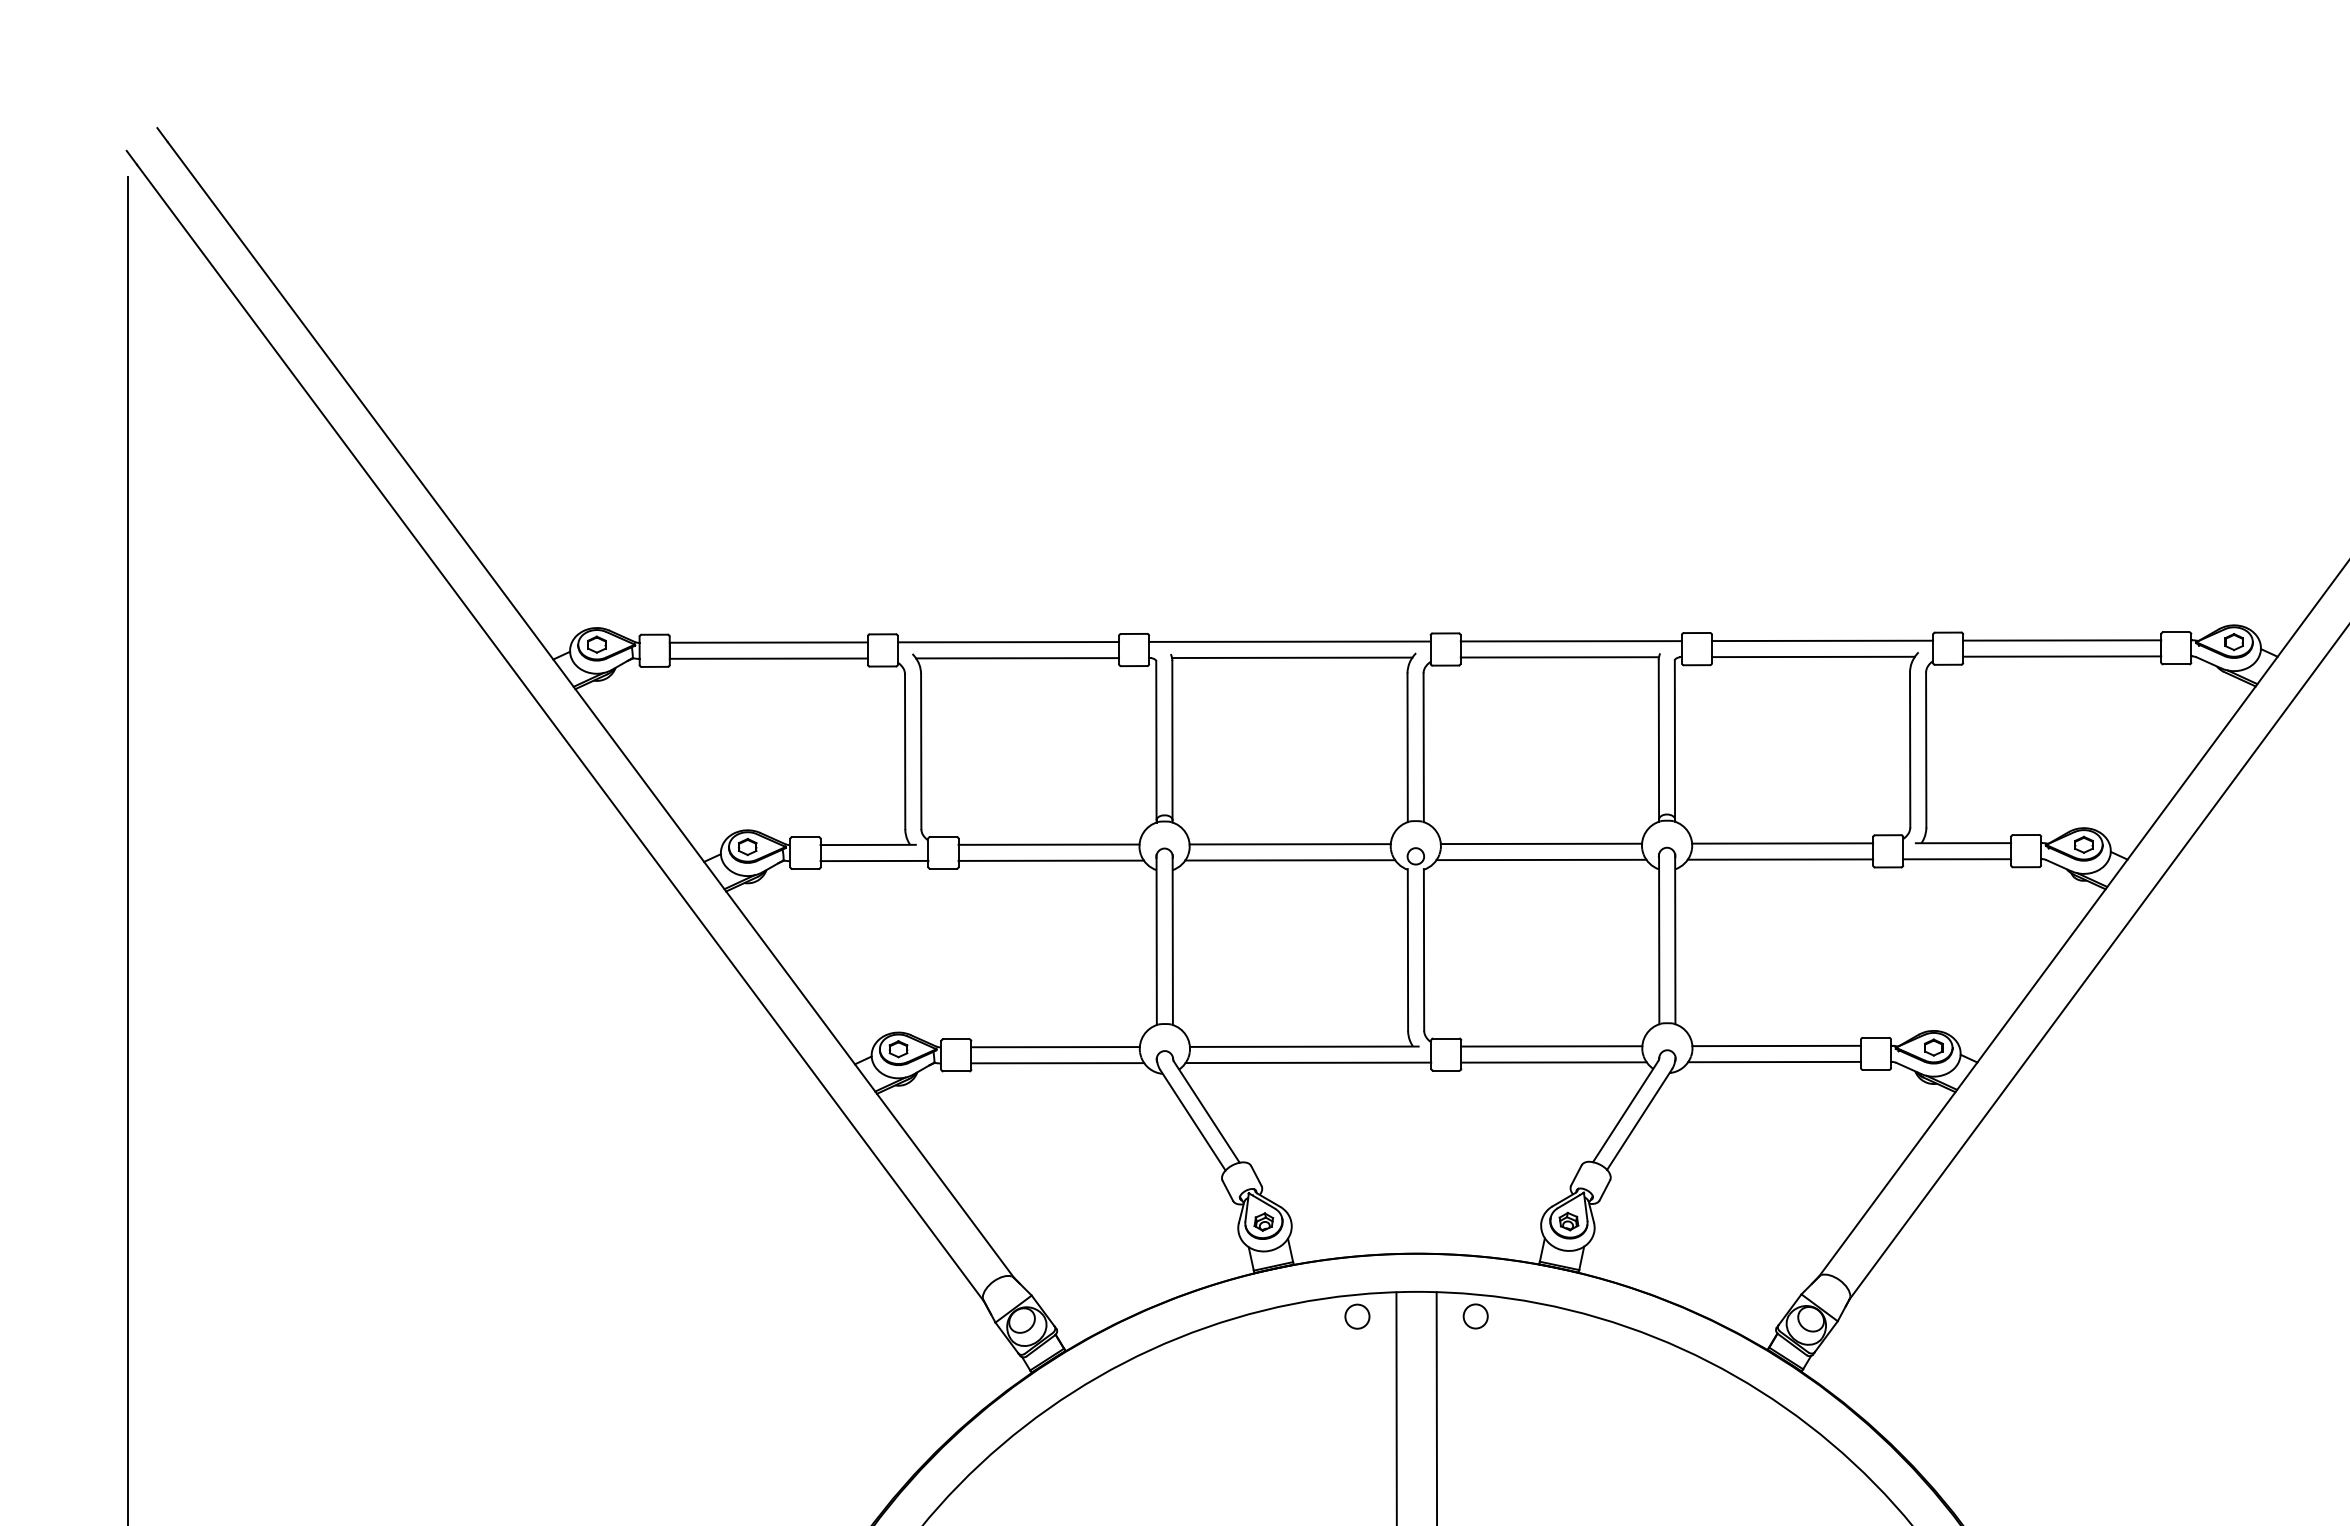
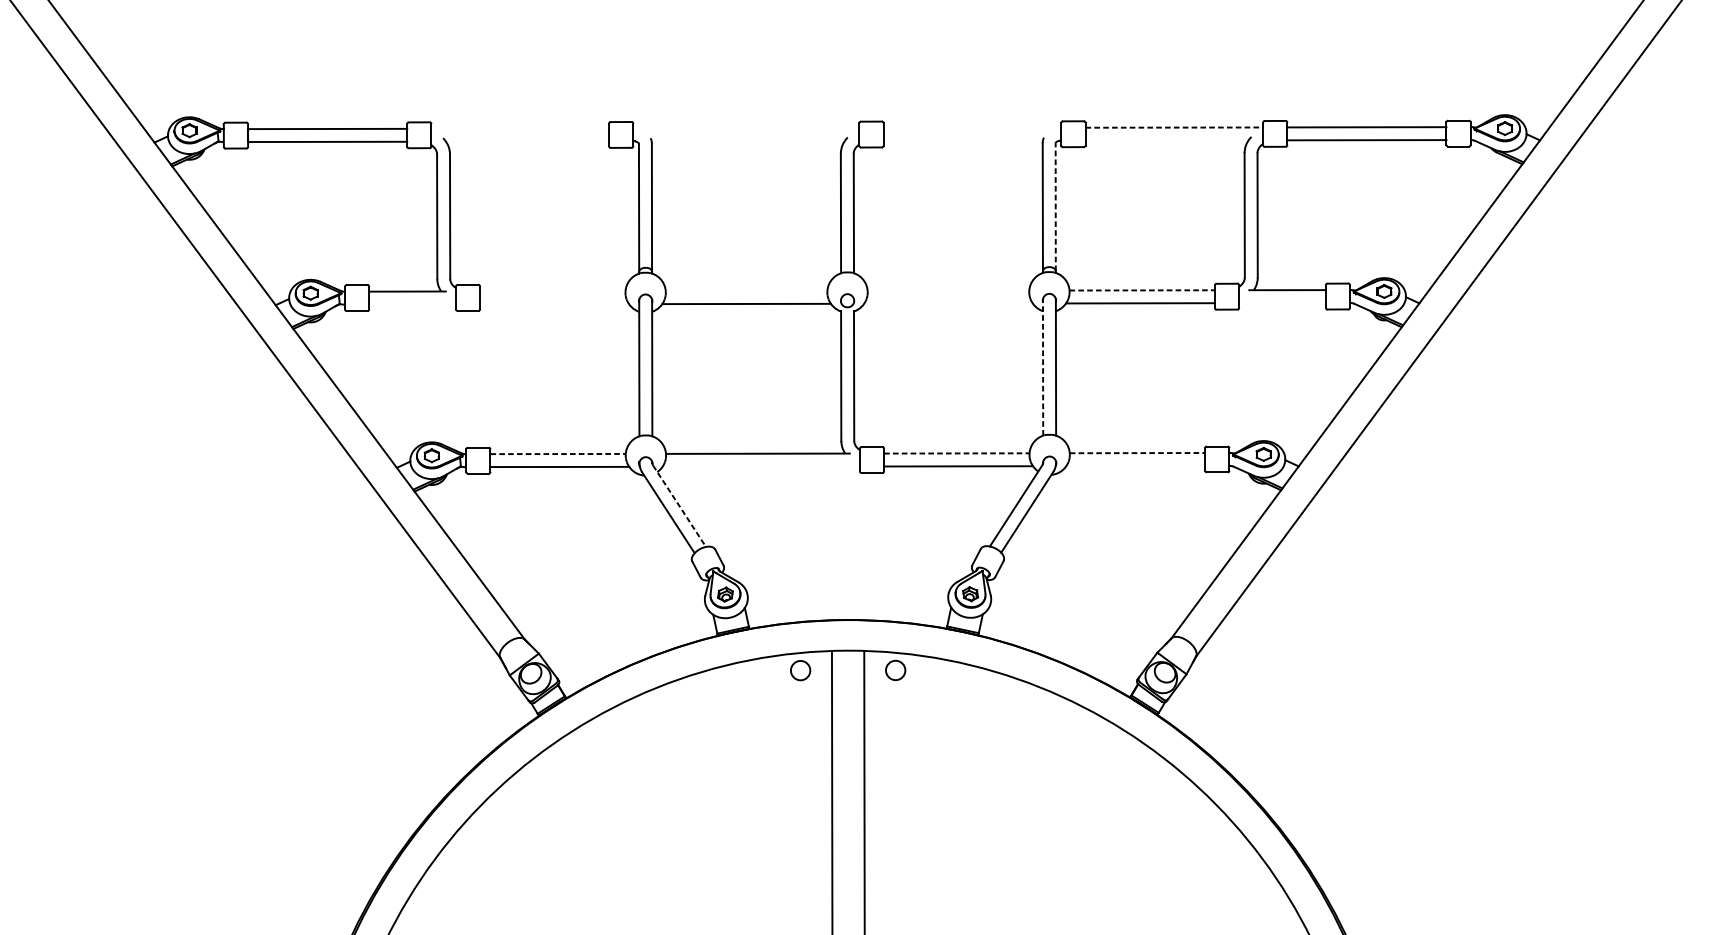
line: (1822, 640) -> (1174, 127), solid -> dashed
line: (1289, 641) -> (746, 128), removed
line: (1570, 641) -> (971, 128), removed
line: (1008, 642) -> (520, 128), removed
line: (1813, 656) -> (1167, 140), removed
line: (1292, 657) -> (748, 140), removed
line: (1559, 657) -> (962, 140), removed
line: (1017, 658) -> (527, 141), removed
line: (1674, 739) -> (1055, 206), solid -> dashed
line: (1541, 843) -> (948, 290), removed
line: (1782, 843) -> (1142, 290), solid -> dashed
line: (1048, 844) -> (552, 291), removed
line: (1289, 844) -> (746, 291), removed
line: (1541, 859) -> (948, 303), removed
line: (1957, 859) -> (1282, 303), removed
line: (874, 860) -> (412, 304), removed
line: (1050, 860) -> (553, 304), removed
line: (1659, 938) -> (1043, 366), solid -> dashed
line: (1777, 1045) -> (1138, 452), solid -> dashed
line: (1551, 1046) -> (956, 453), solid -> dashed
line: (1056, 1047) -> (558, 454), solid -> dashed
line: (1774, 1061) -> (1135, 465), removed
line: (1308, 1062) -> (761, 466), removed
line: (1207, 1112) -> (680, 506), solid -> dashed

